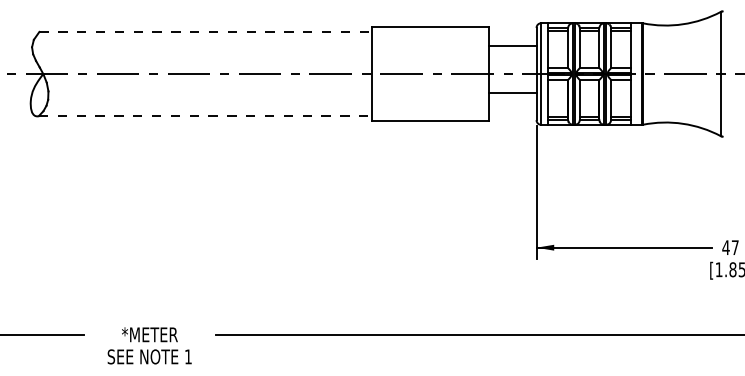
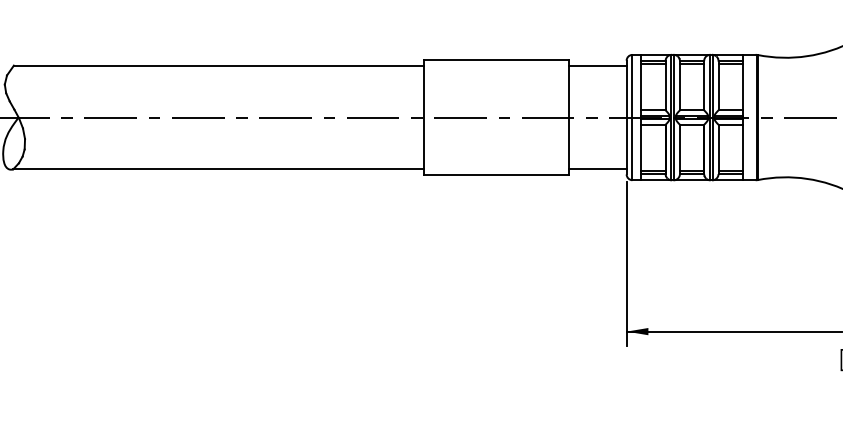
line: (206, 31) -> (219, 65), dashed -> solid
line: (512, 45) -> (597, 65), moved
line: (512, 93) -> (597, 169), moved
line: (205, 116) -> (218, 169), dashed -> solid

